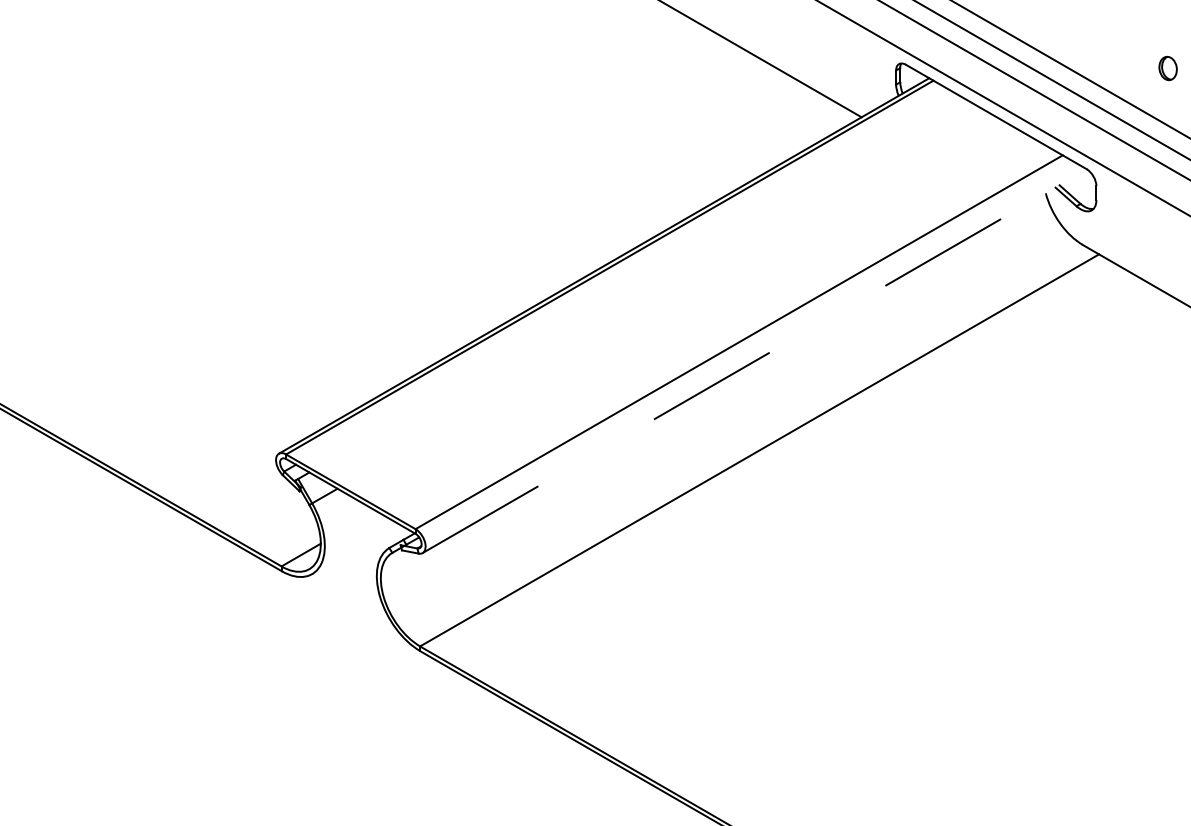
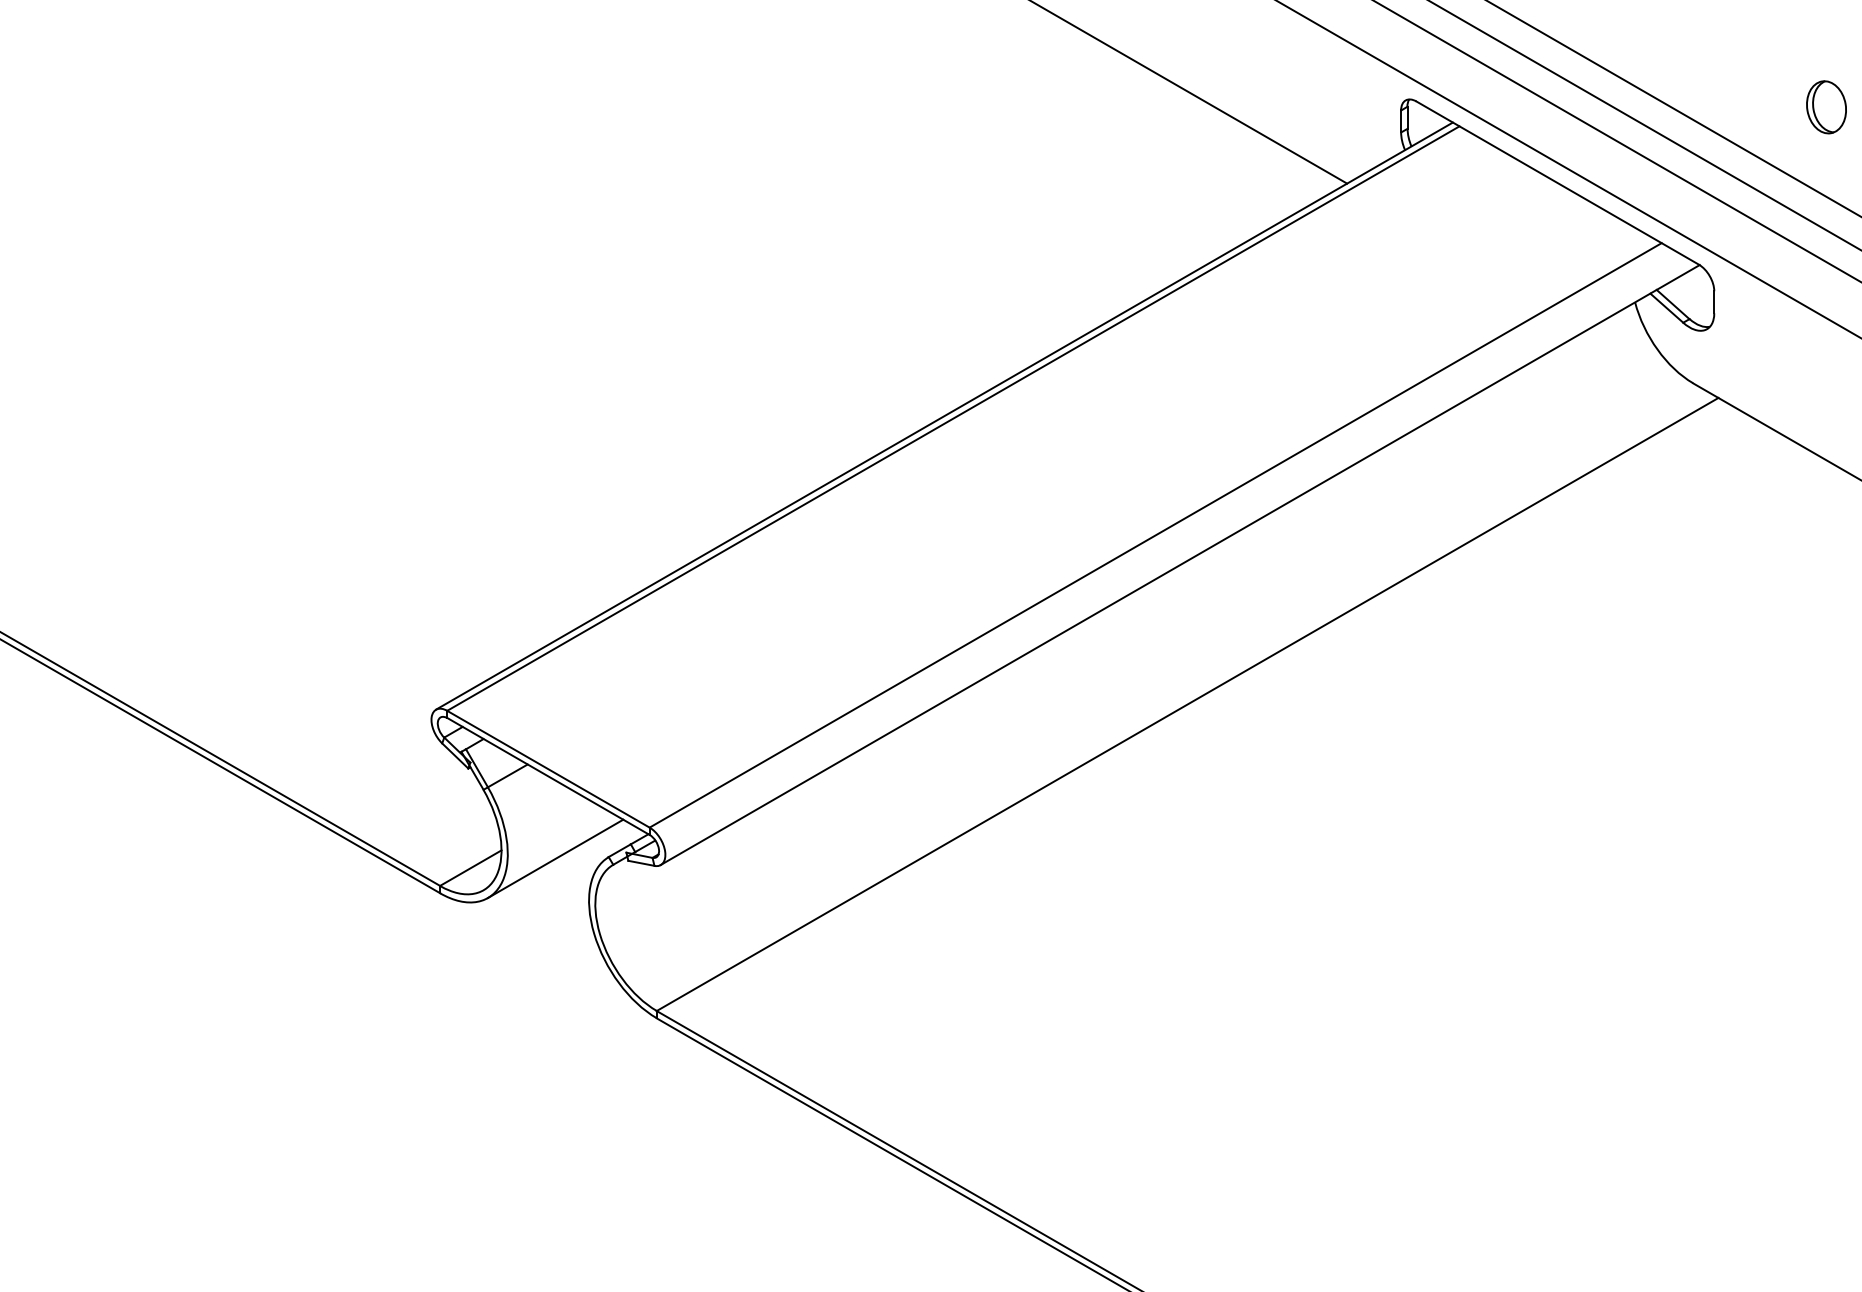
part: (1167, 68) -> (1825, 107), size x1.43
line: (754, 361) -> (1179, 565), dashed -> solid
line: (355, 549) -> (555, 859), added

